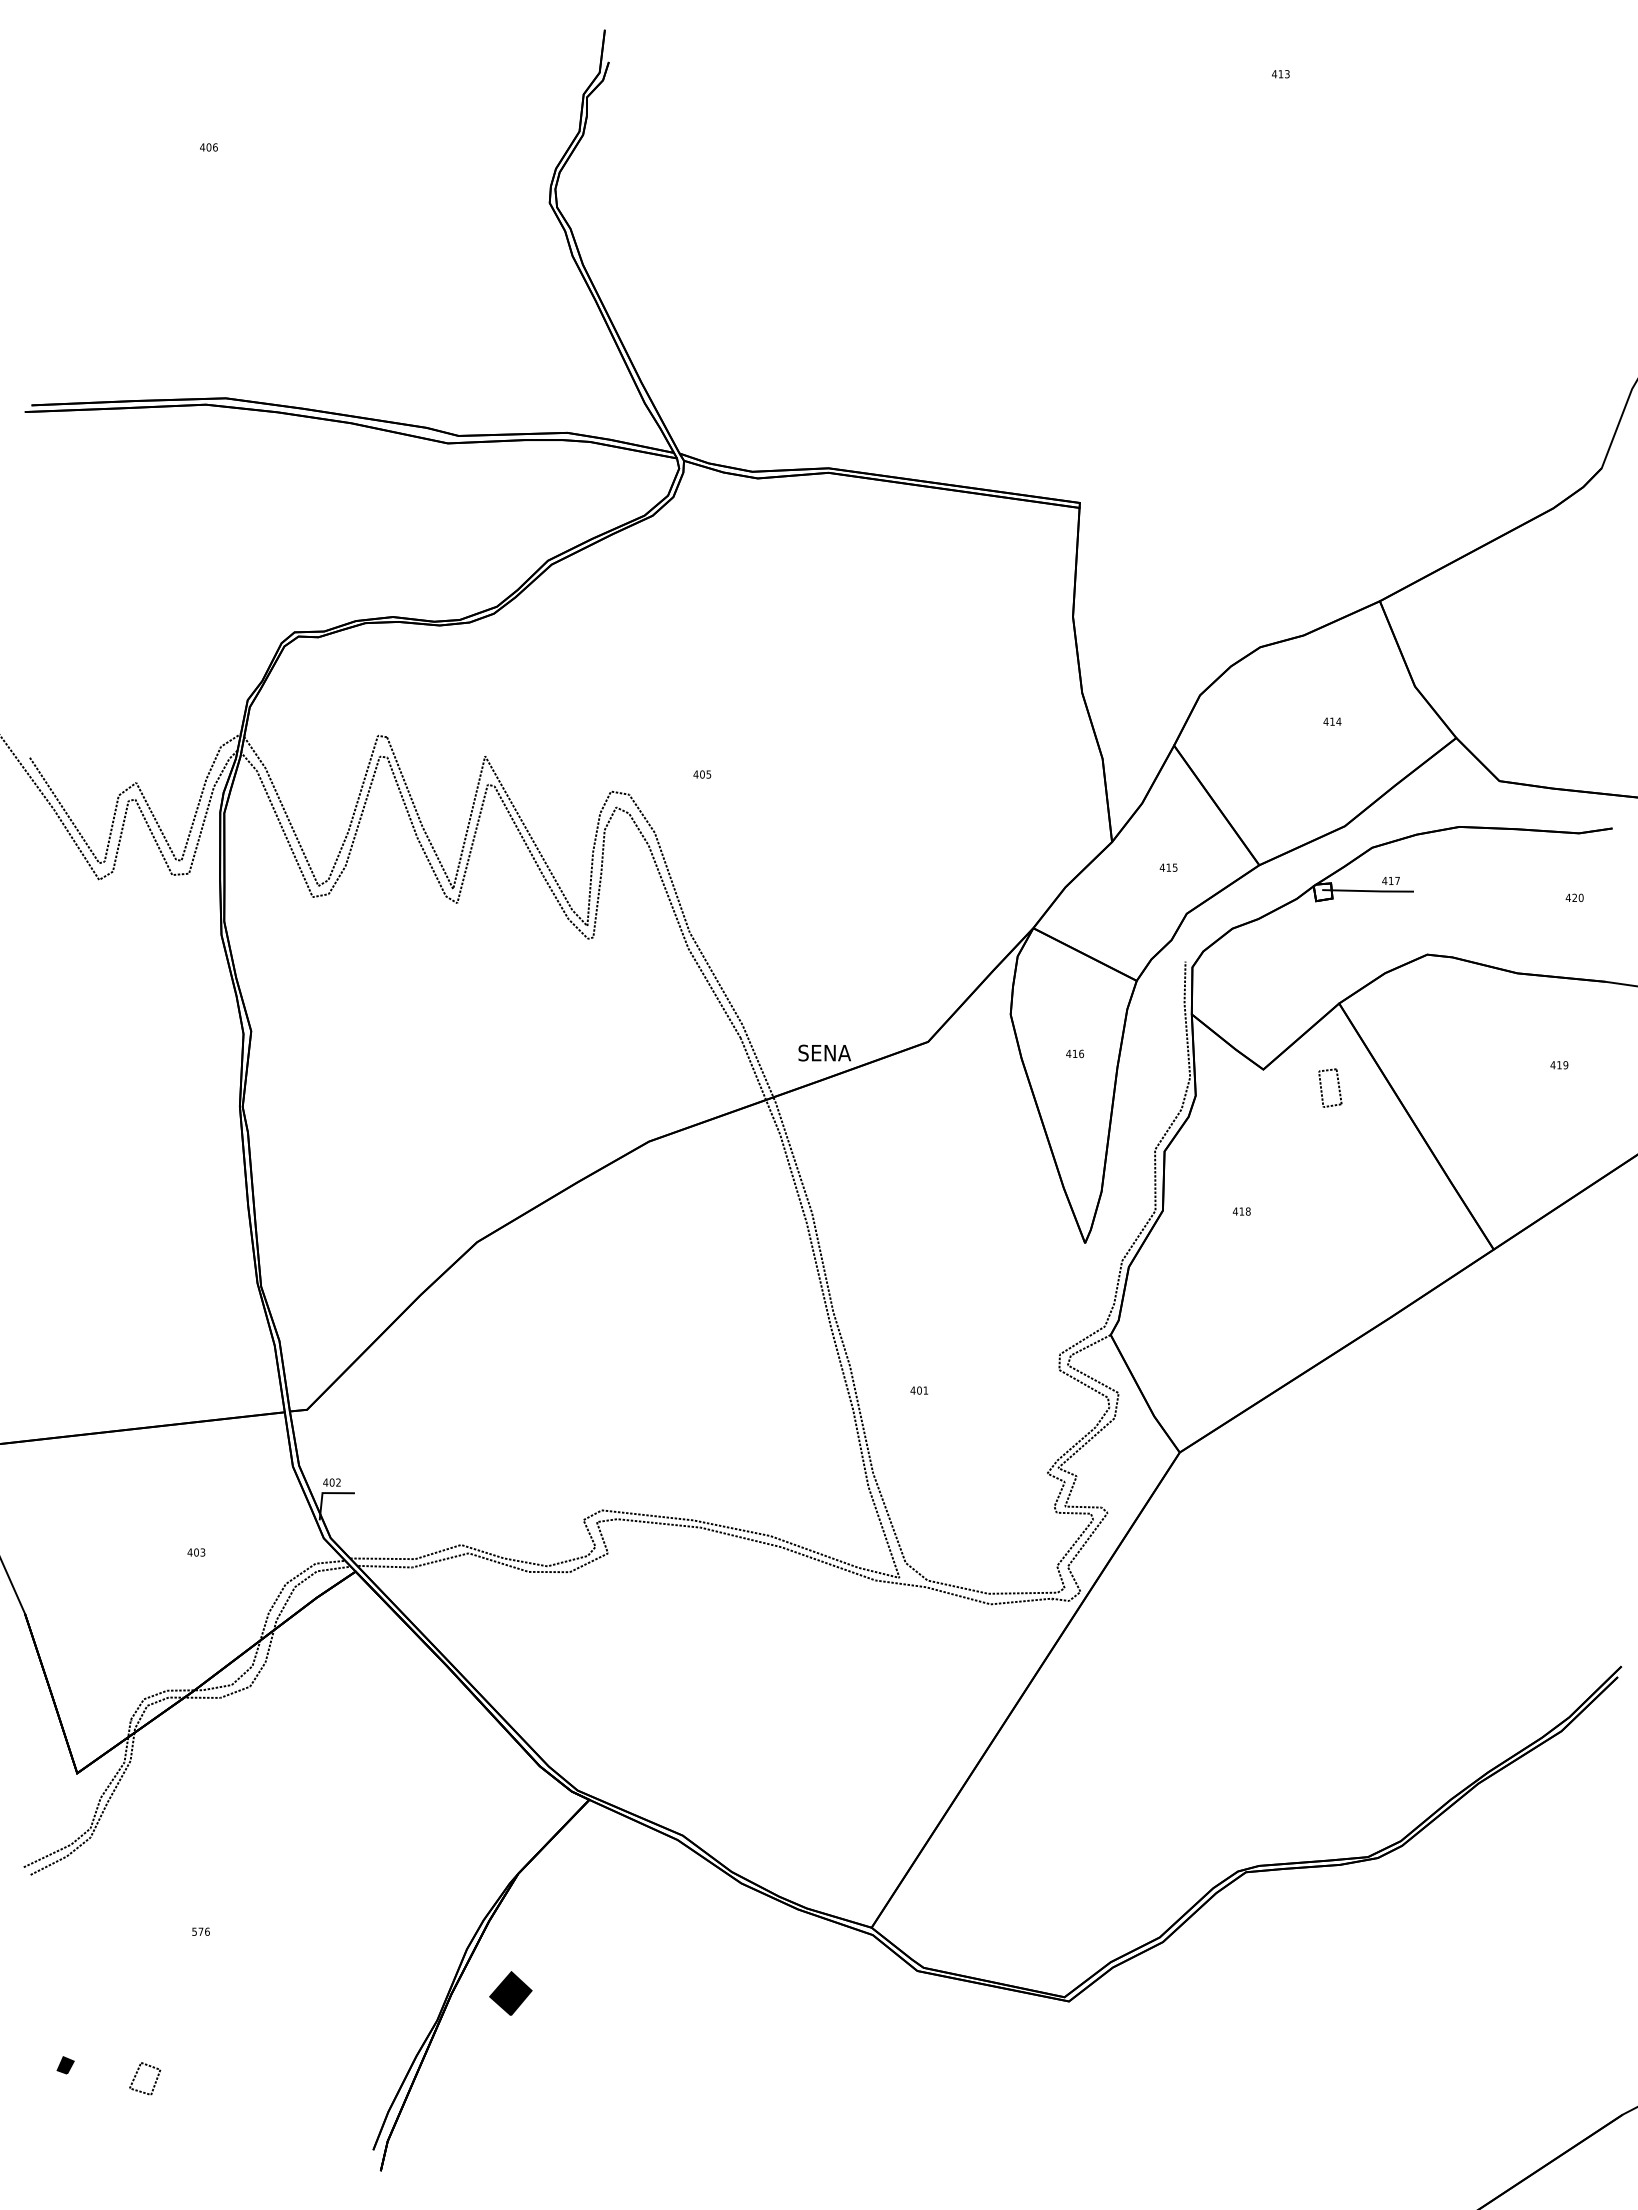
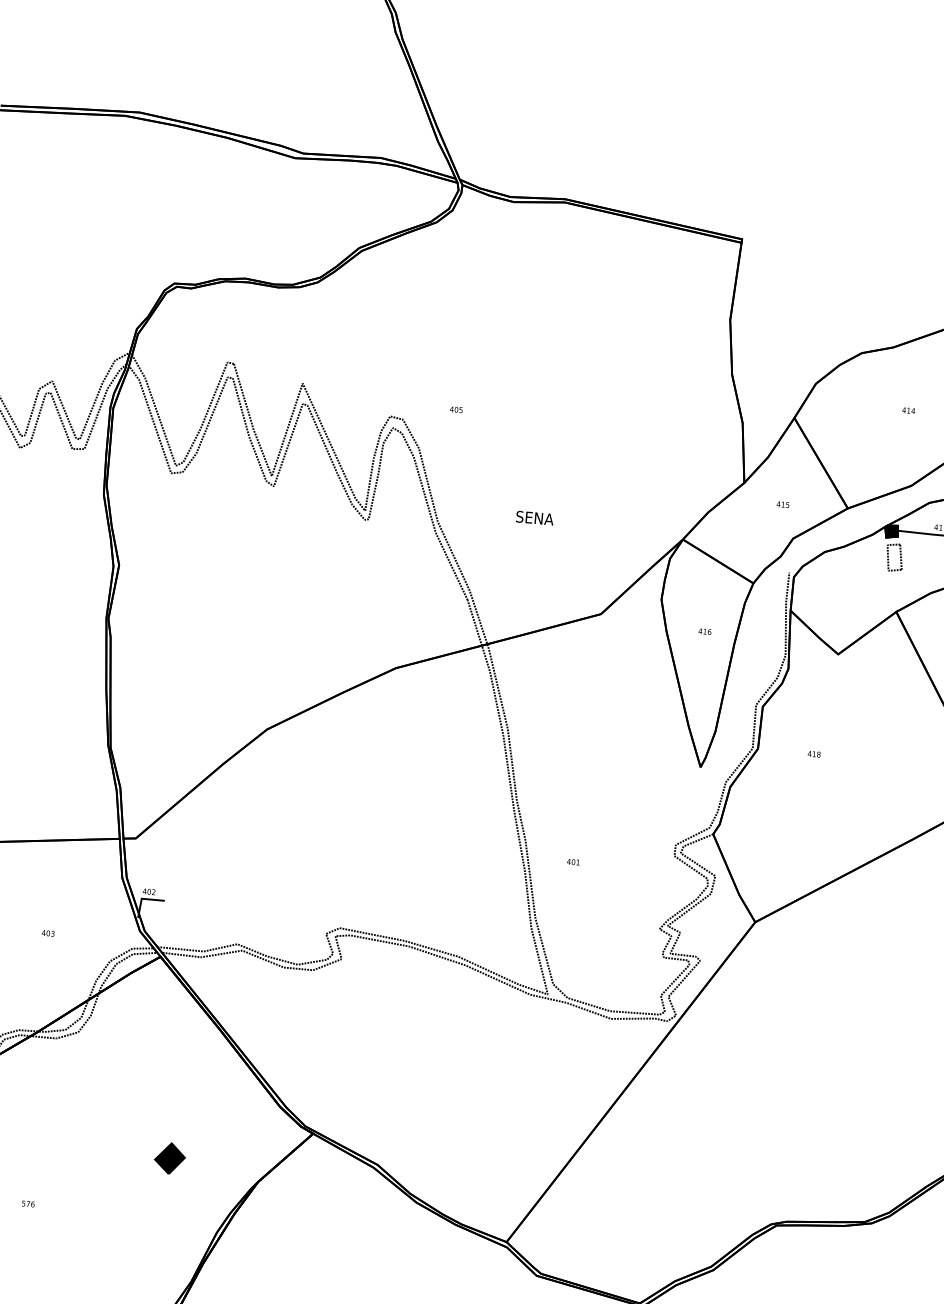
fill: (1322, 892) -> (891, 531), added
text: (824, 1052) -> (534, 517), moved
part: (1338, 1087) -> (900, 557), moved
part: (510, 1993) -> (169, 1158), moved

